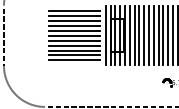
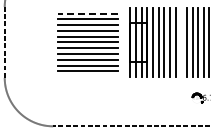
line: (74, 11) -> (87, 13), solid -> dashed
line: (105, 35) -> (124, 42), removed
line: (153, 35) -> (181, 42), removed

